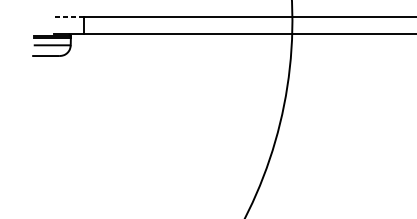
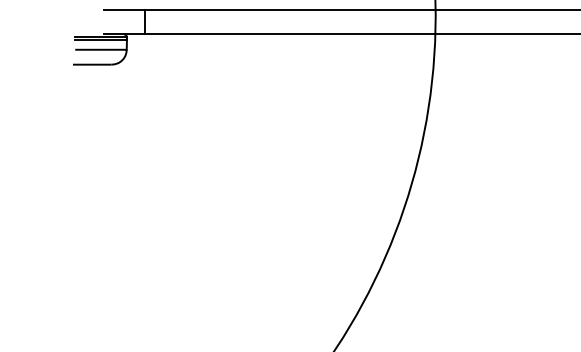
line: (68, 17) -> (123, 10), dashed -> solid

